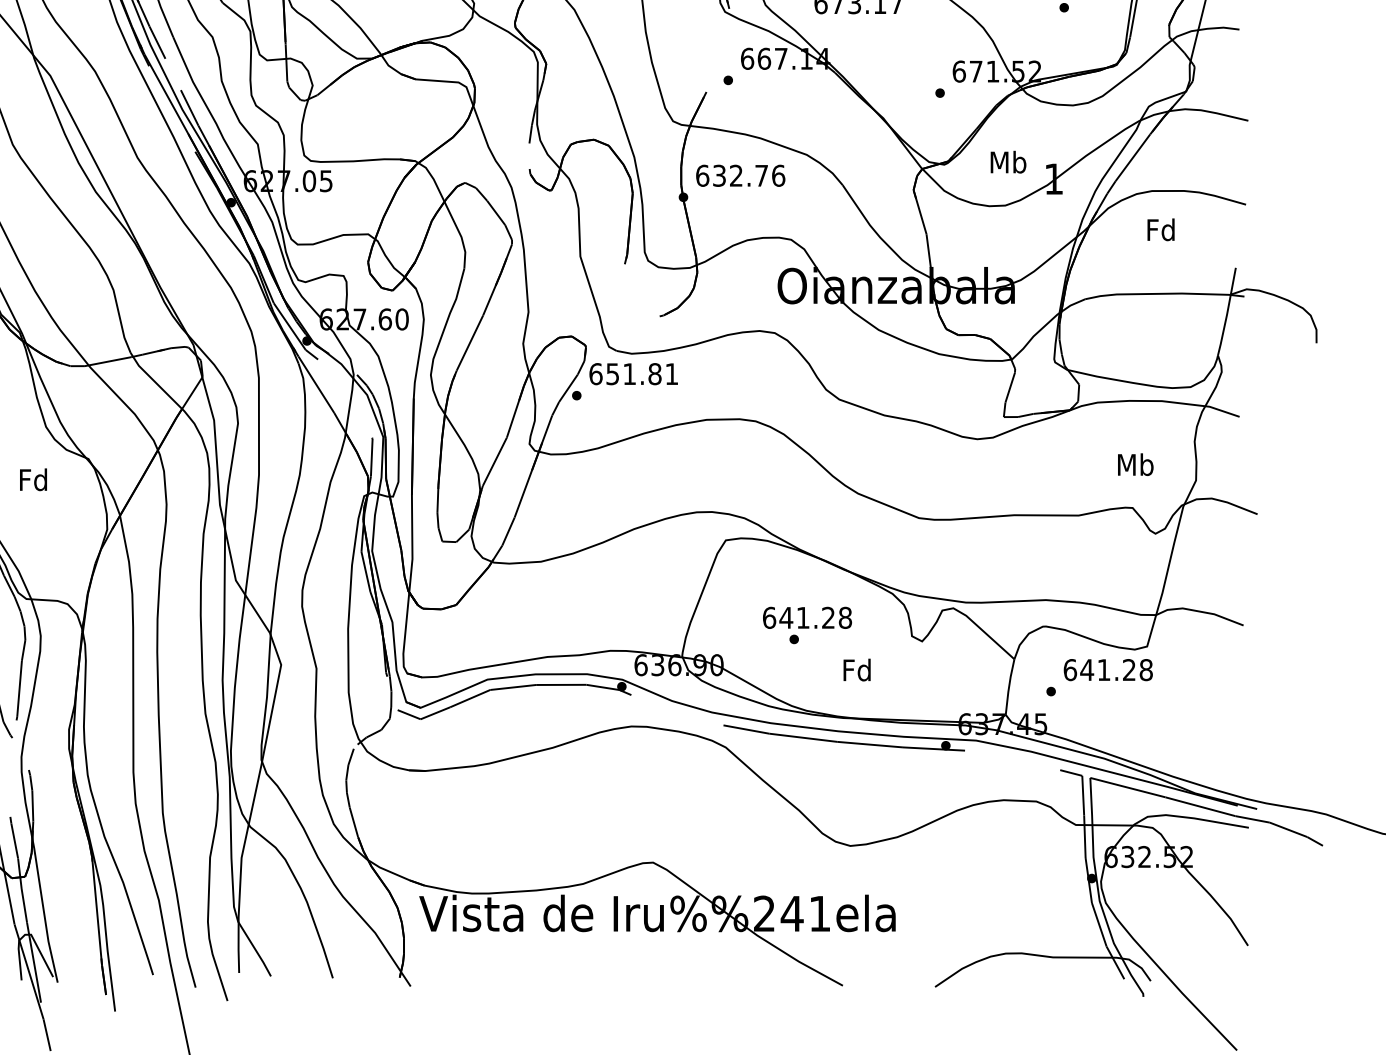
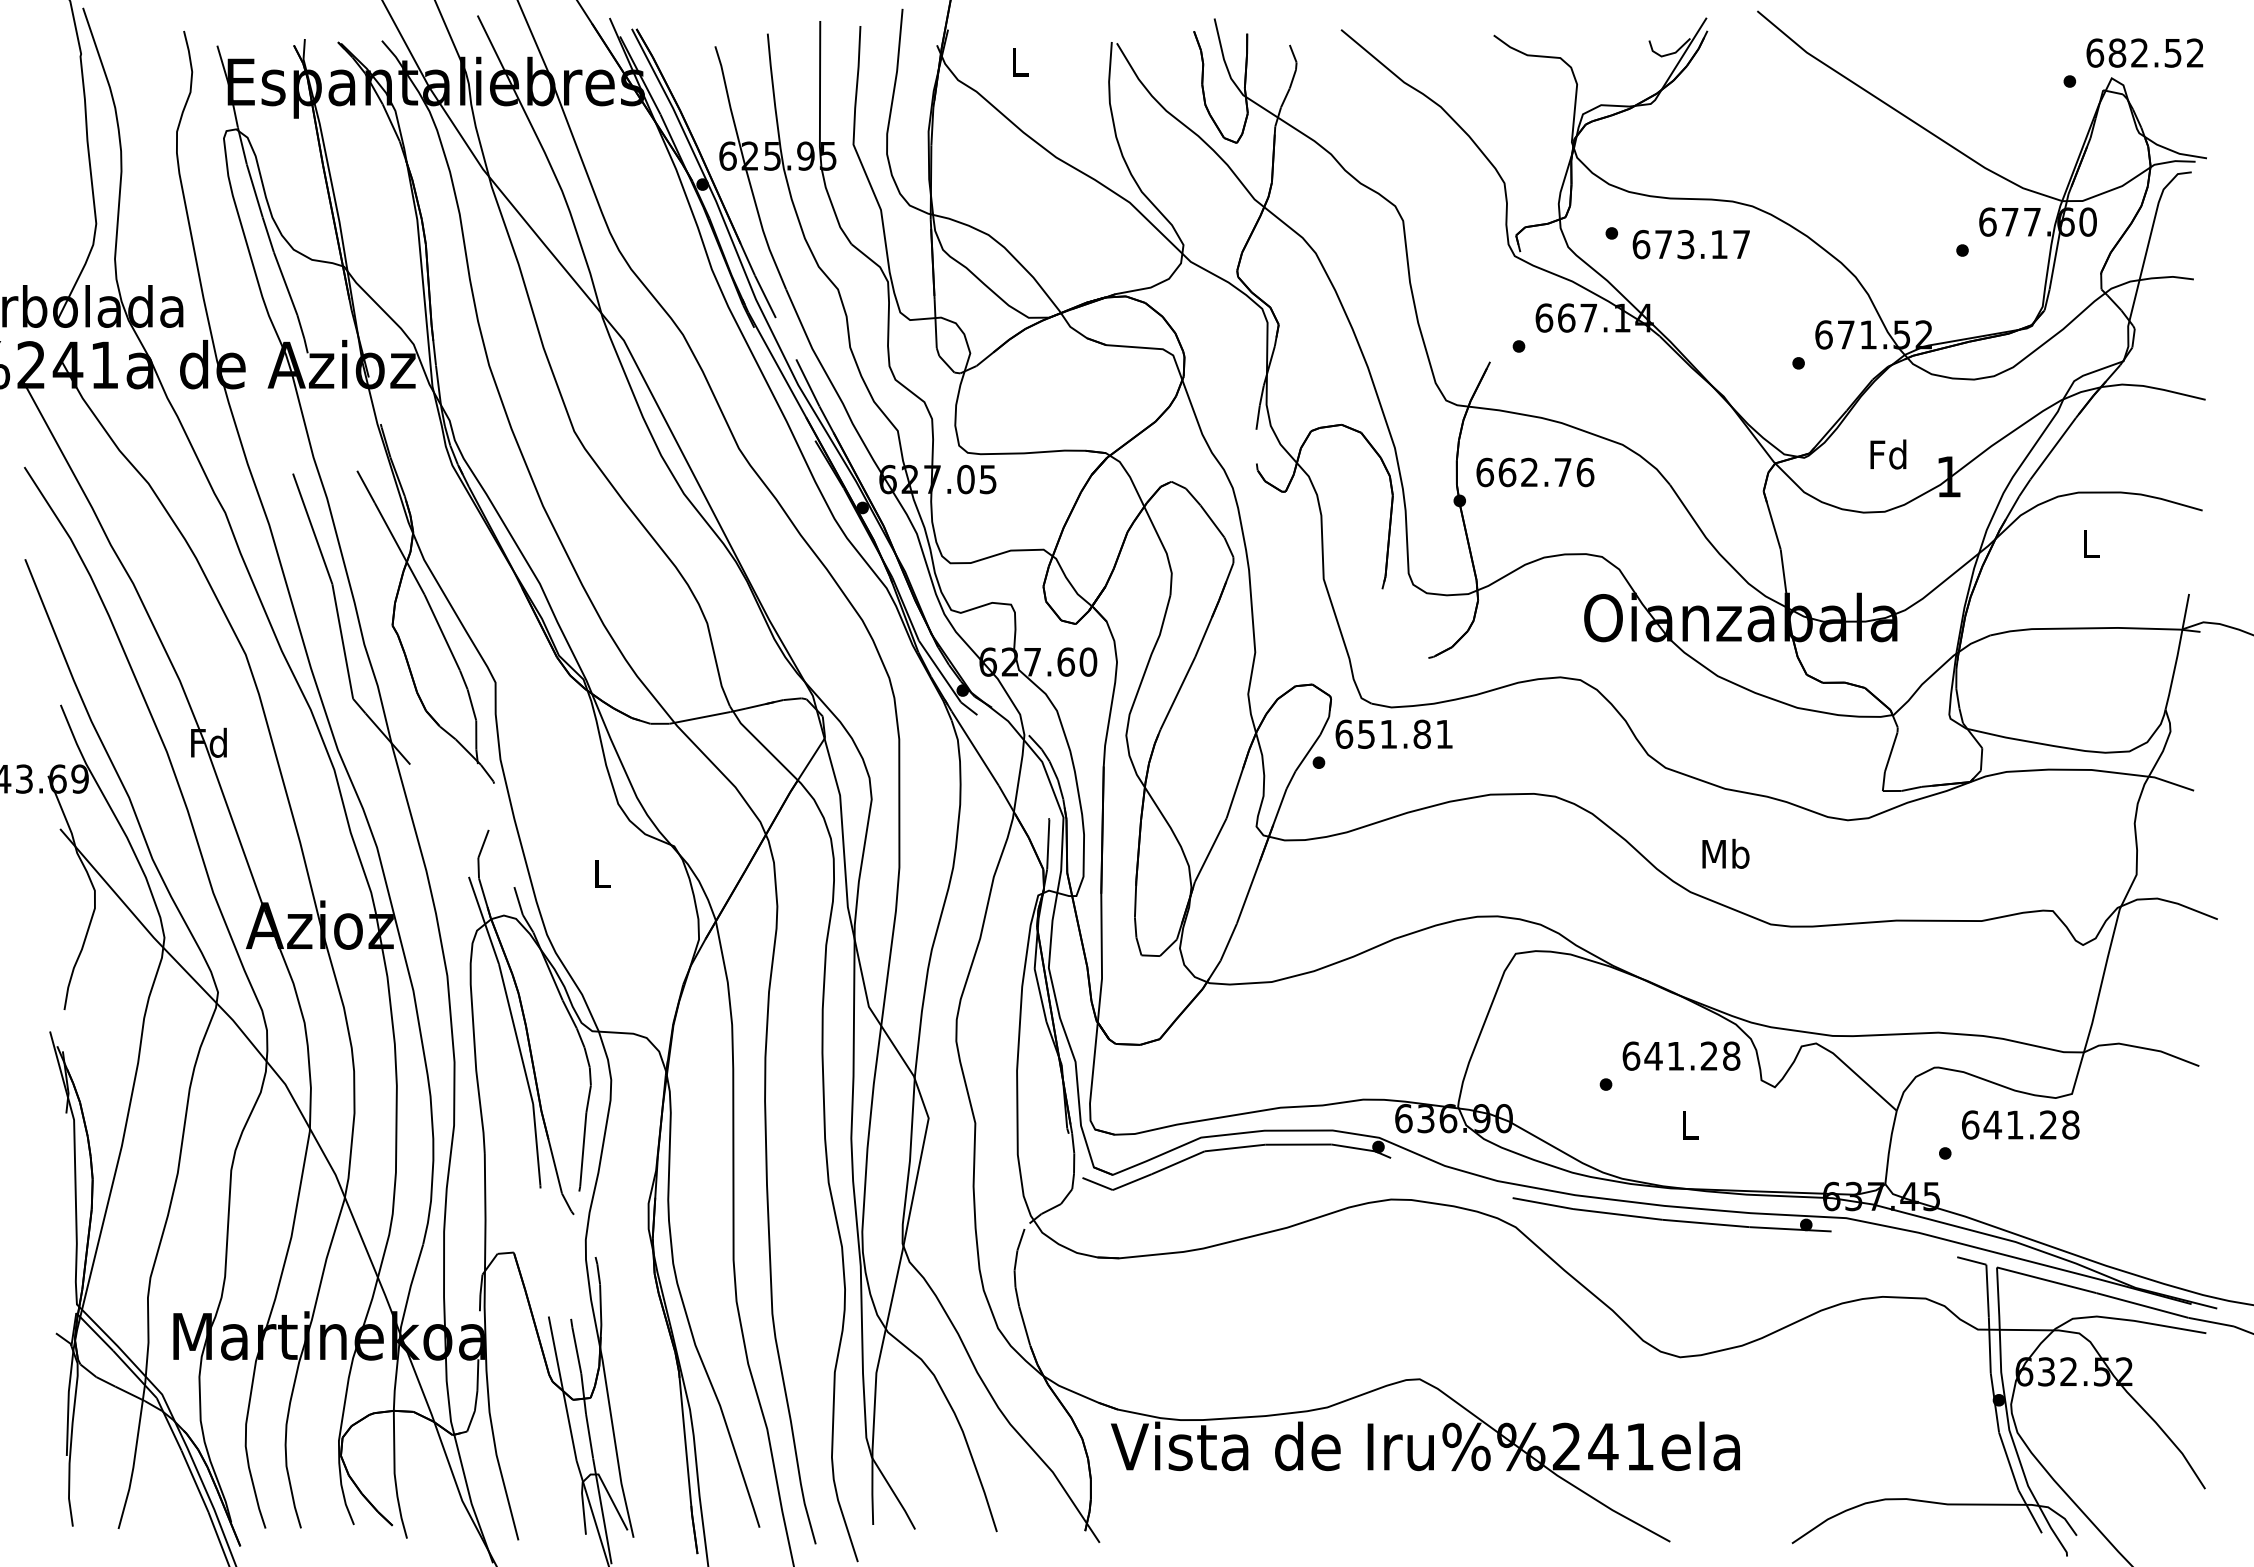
text: (1008, 162) -> (1888, 454), Mb -> Fd
text: (719, 175) -> (1507, 472), 632.76 -> 662.76
text: (1161, 229) -> (2090, 543), Fd -> L
text: (1135, 464) -> (1725, 853), moved
text: (33, 479) -> (601, 873), Fd -> L
text: (807, 617) -> (1681, 1055), moved
text: (856, 670) -> (1688, 1125), Fd -> L

